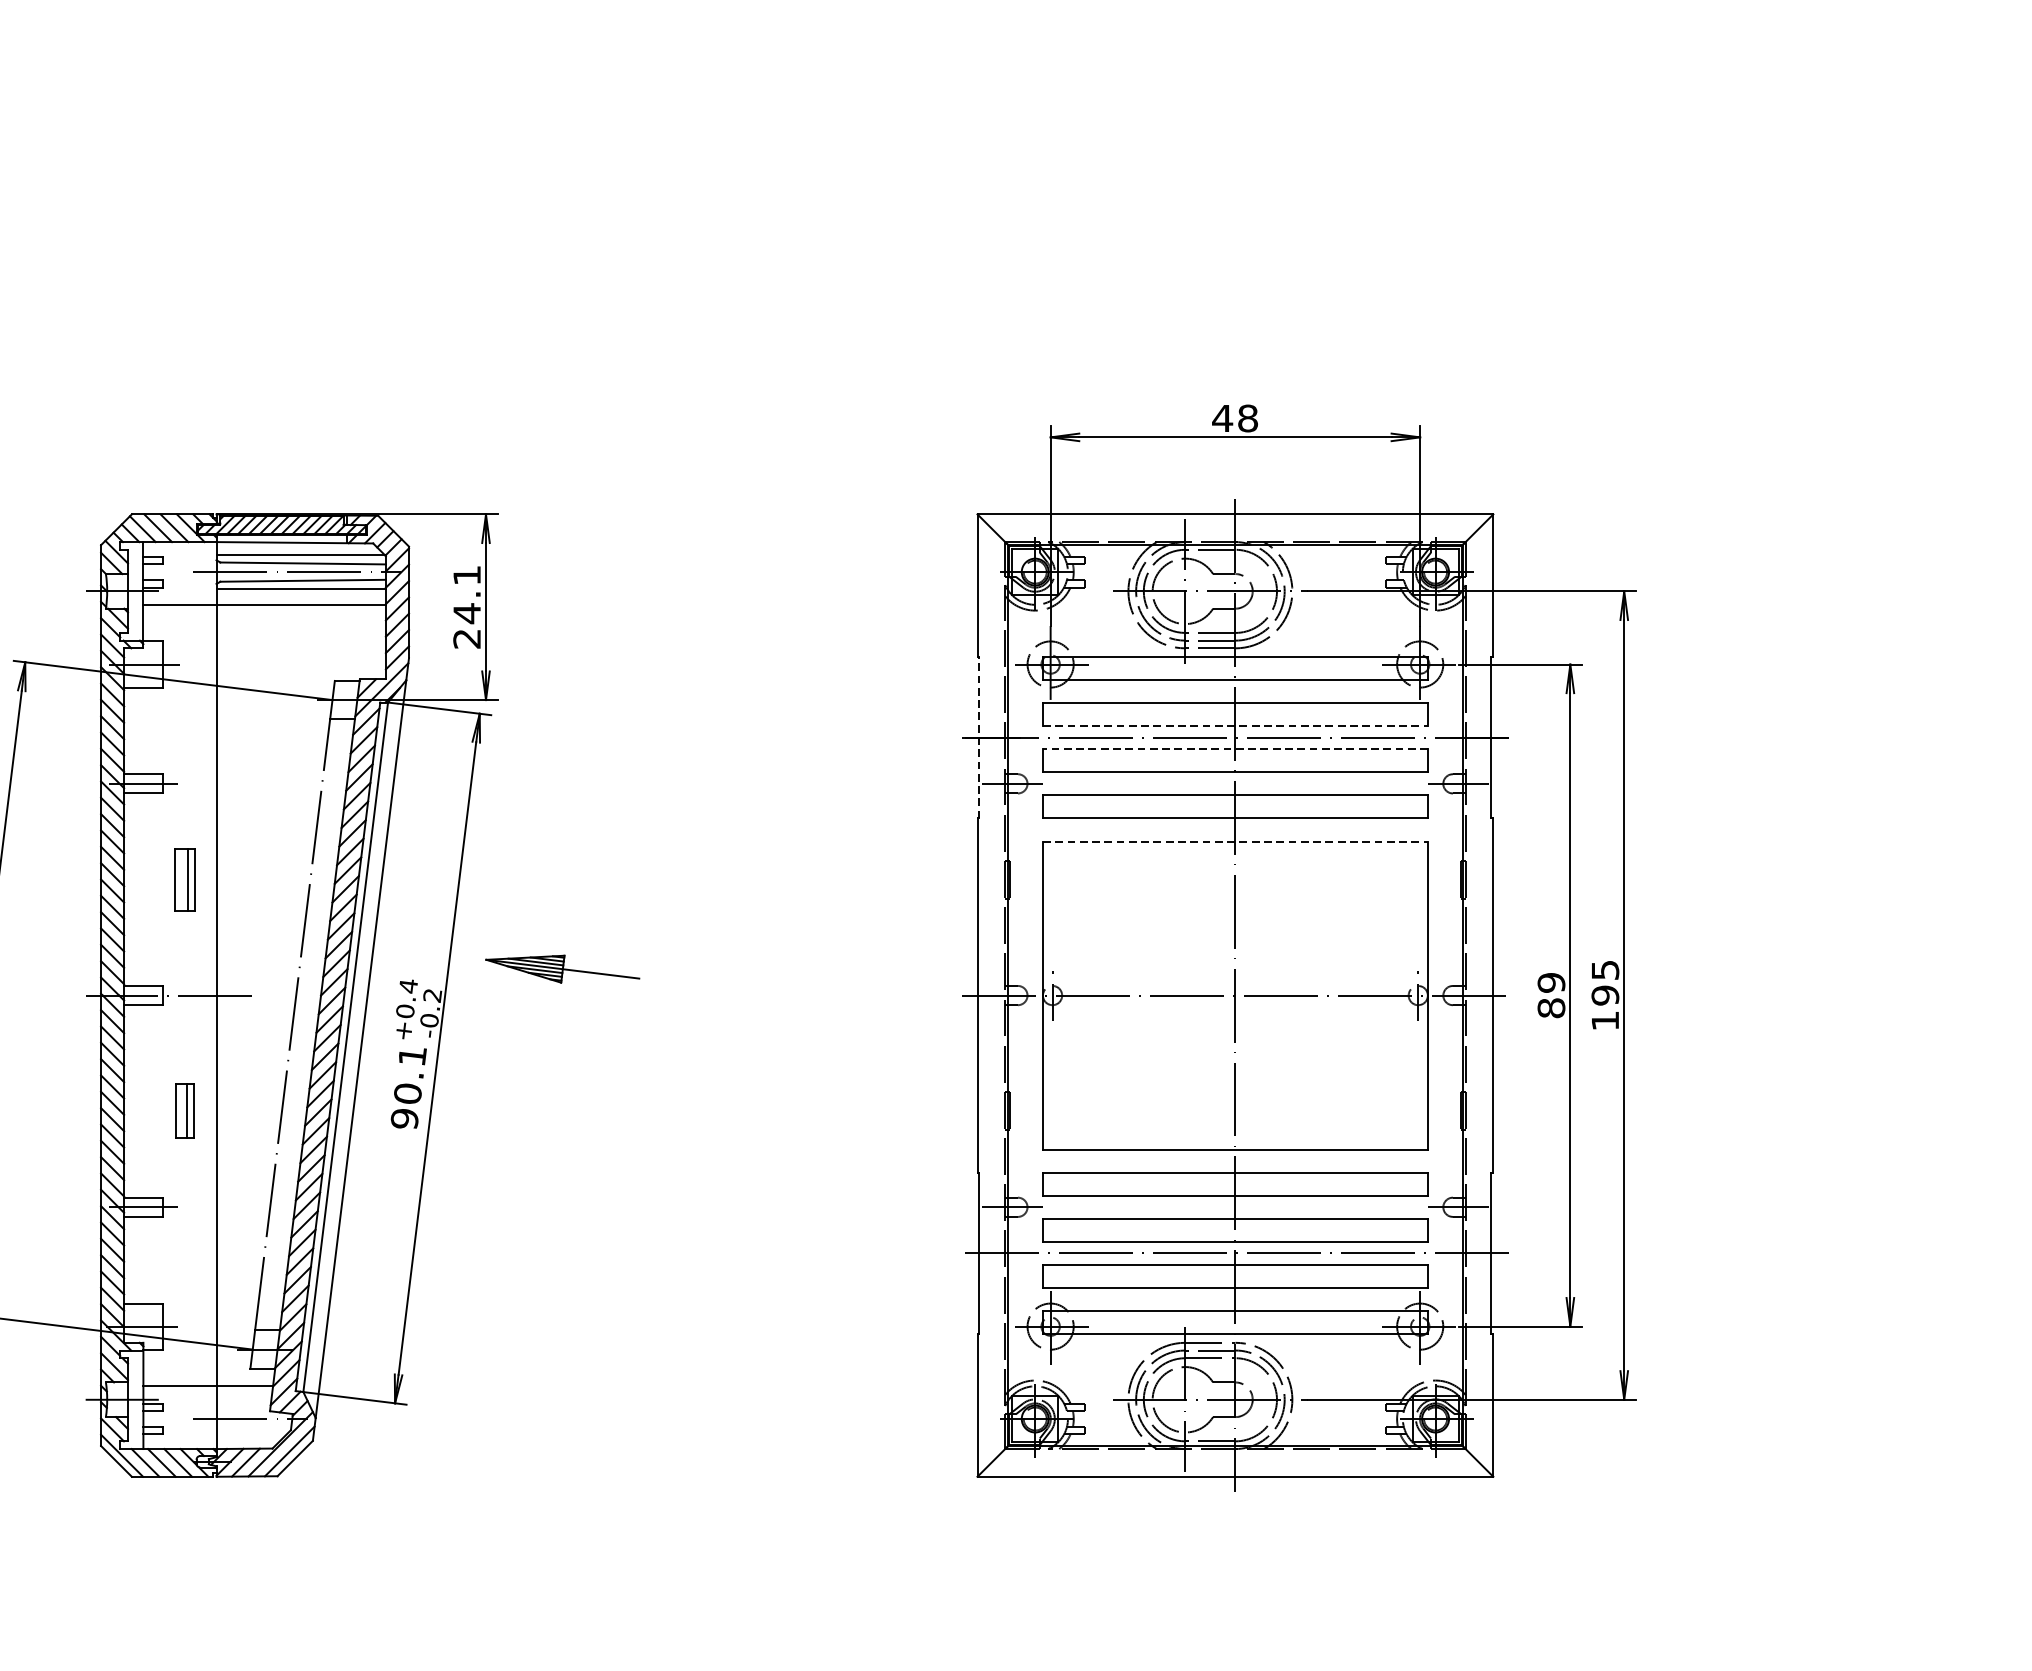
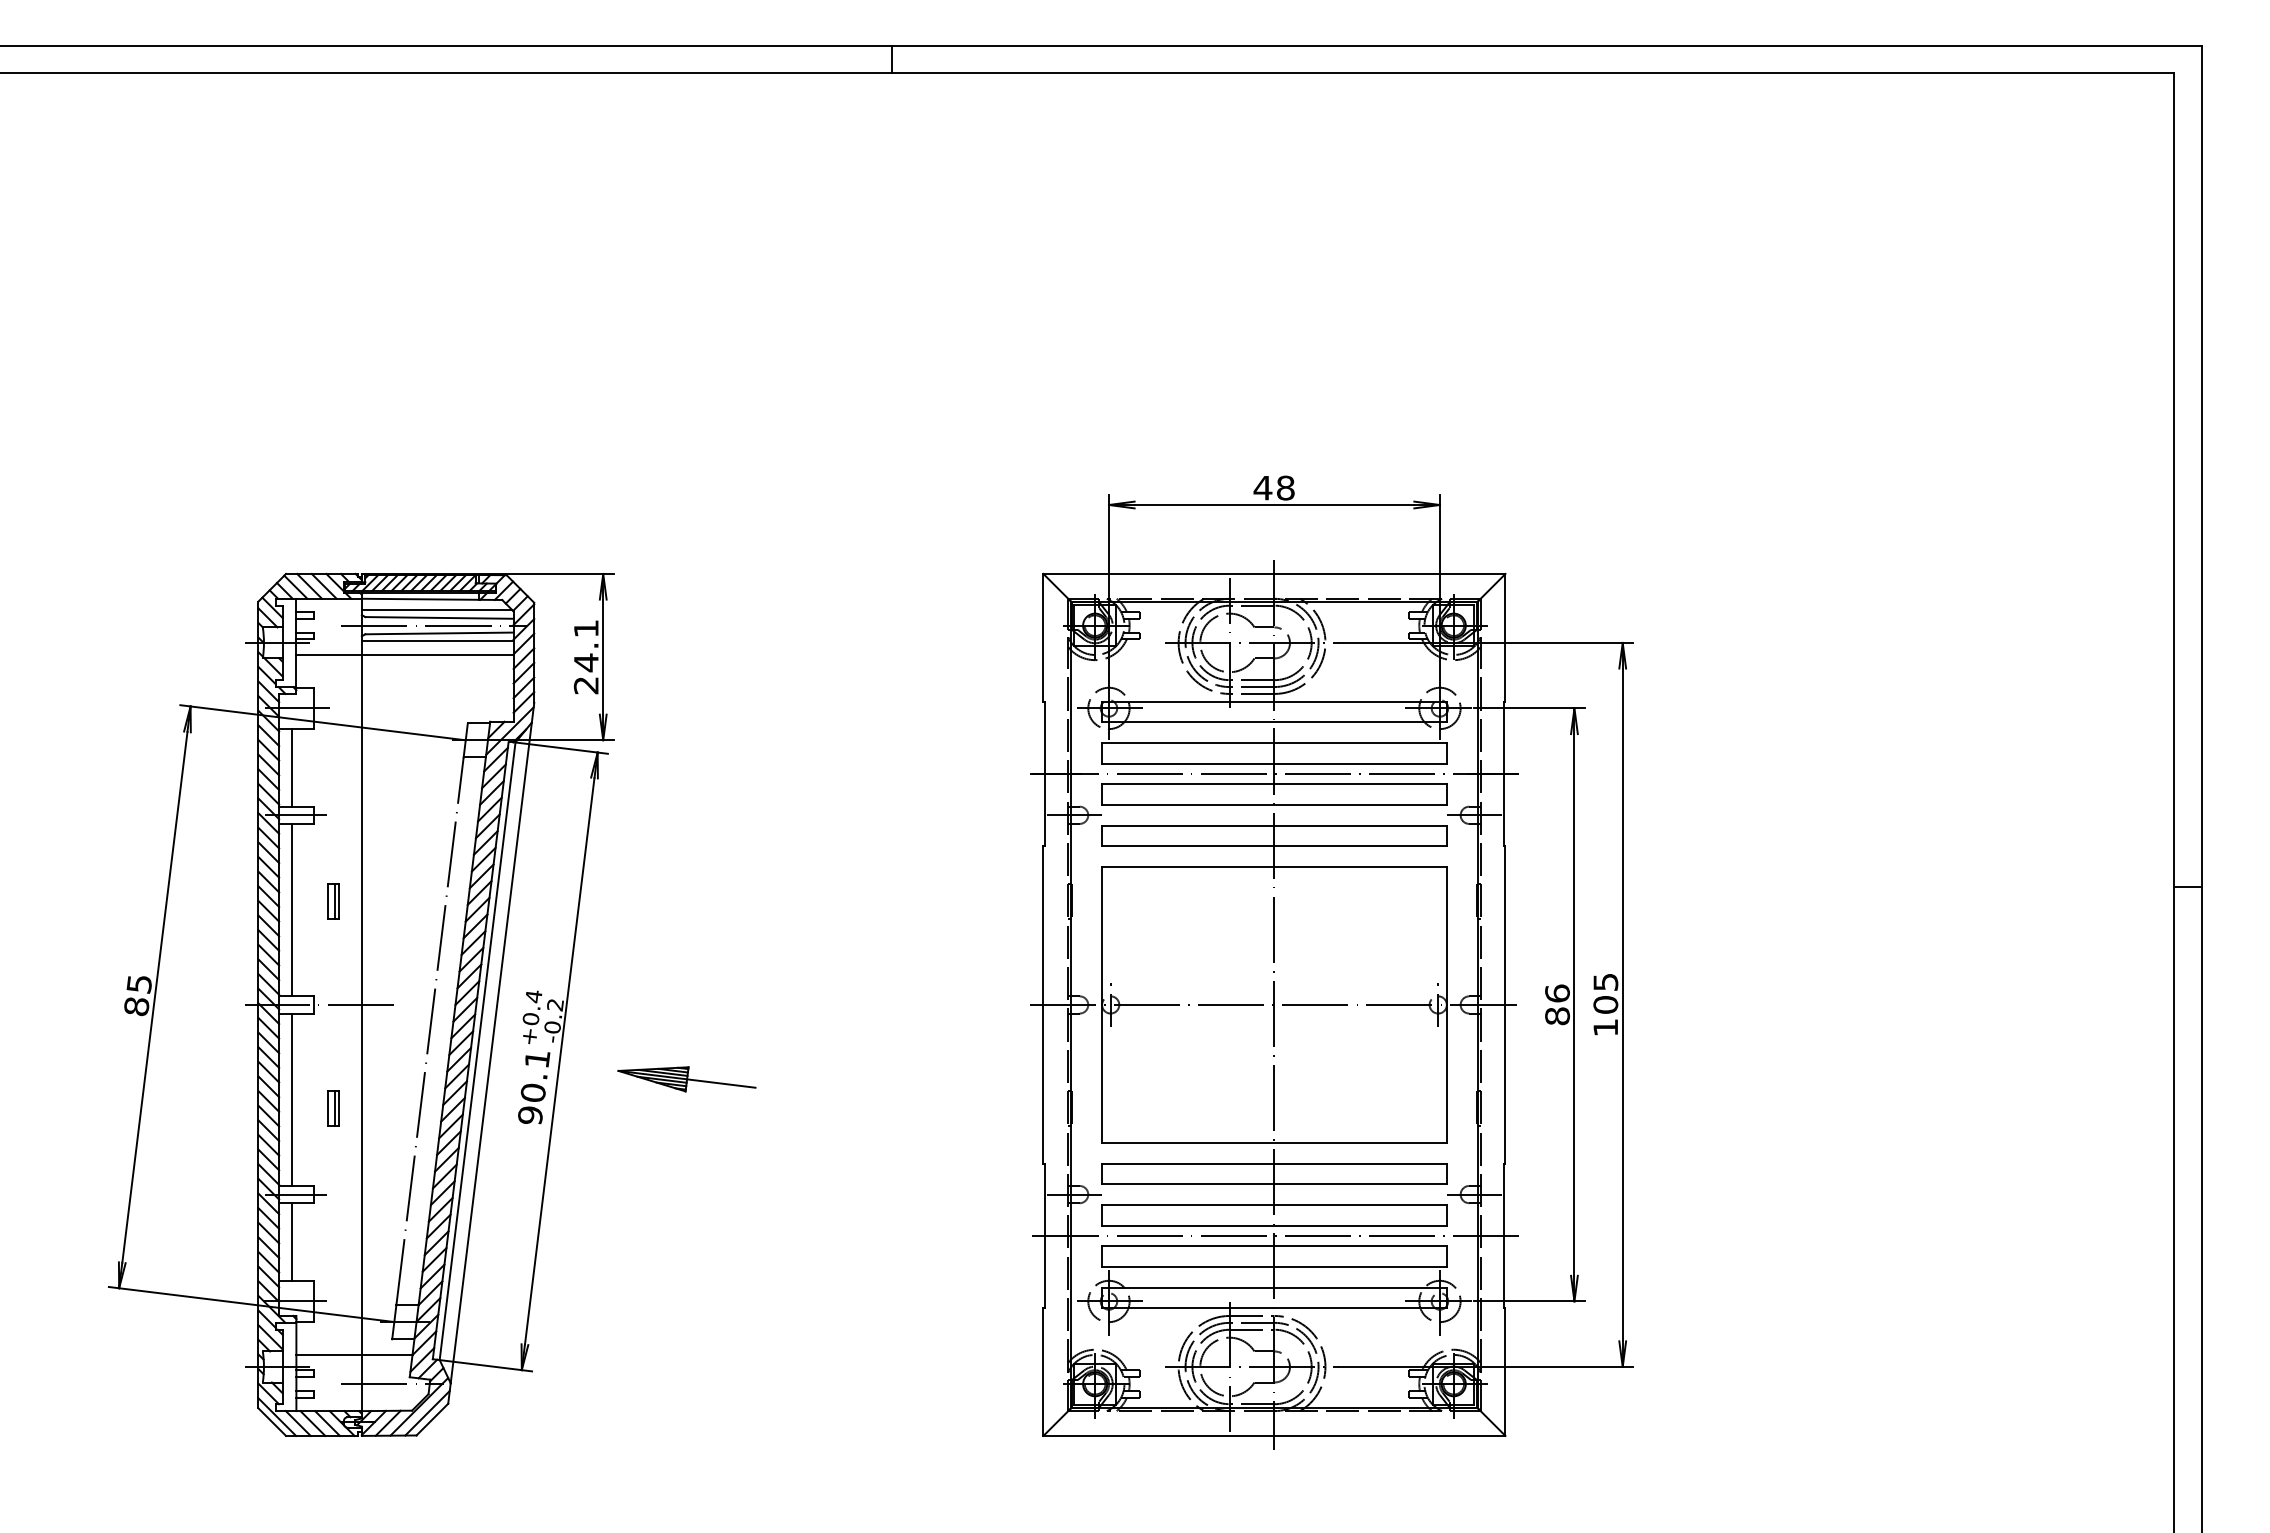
line: (1235, 725) -> (1274, 763), dashed -> solid
line: (139, 730) -> (292, 767), added
line: (979, 737) -> (1045, 773), dashed -> solid
line: (1234, 749) -> (1273, 784), dashed -> solid
line: (1235, 842) -> (1274, 867), dashed -> solid
part: (184, 880) -> (333, 901), size x0.62
line: (139, 889) -> (292, 909), added
part: (562, 969) -> (686, 1079), moved
text: (1551, 982) -> (1557, 993), 89 -> 86
text: (1605, 995) -> (1605, 1004), 195 -> 105
line: (139, 1101) -> (292, 1099), added
part: (184, 1111) -> (333, 1108), size x0.71
line: (139, 1259) -> (292, 1241), added

